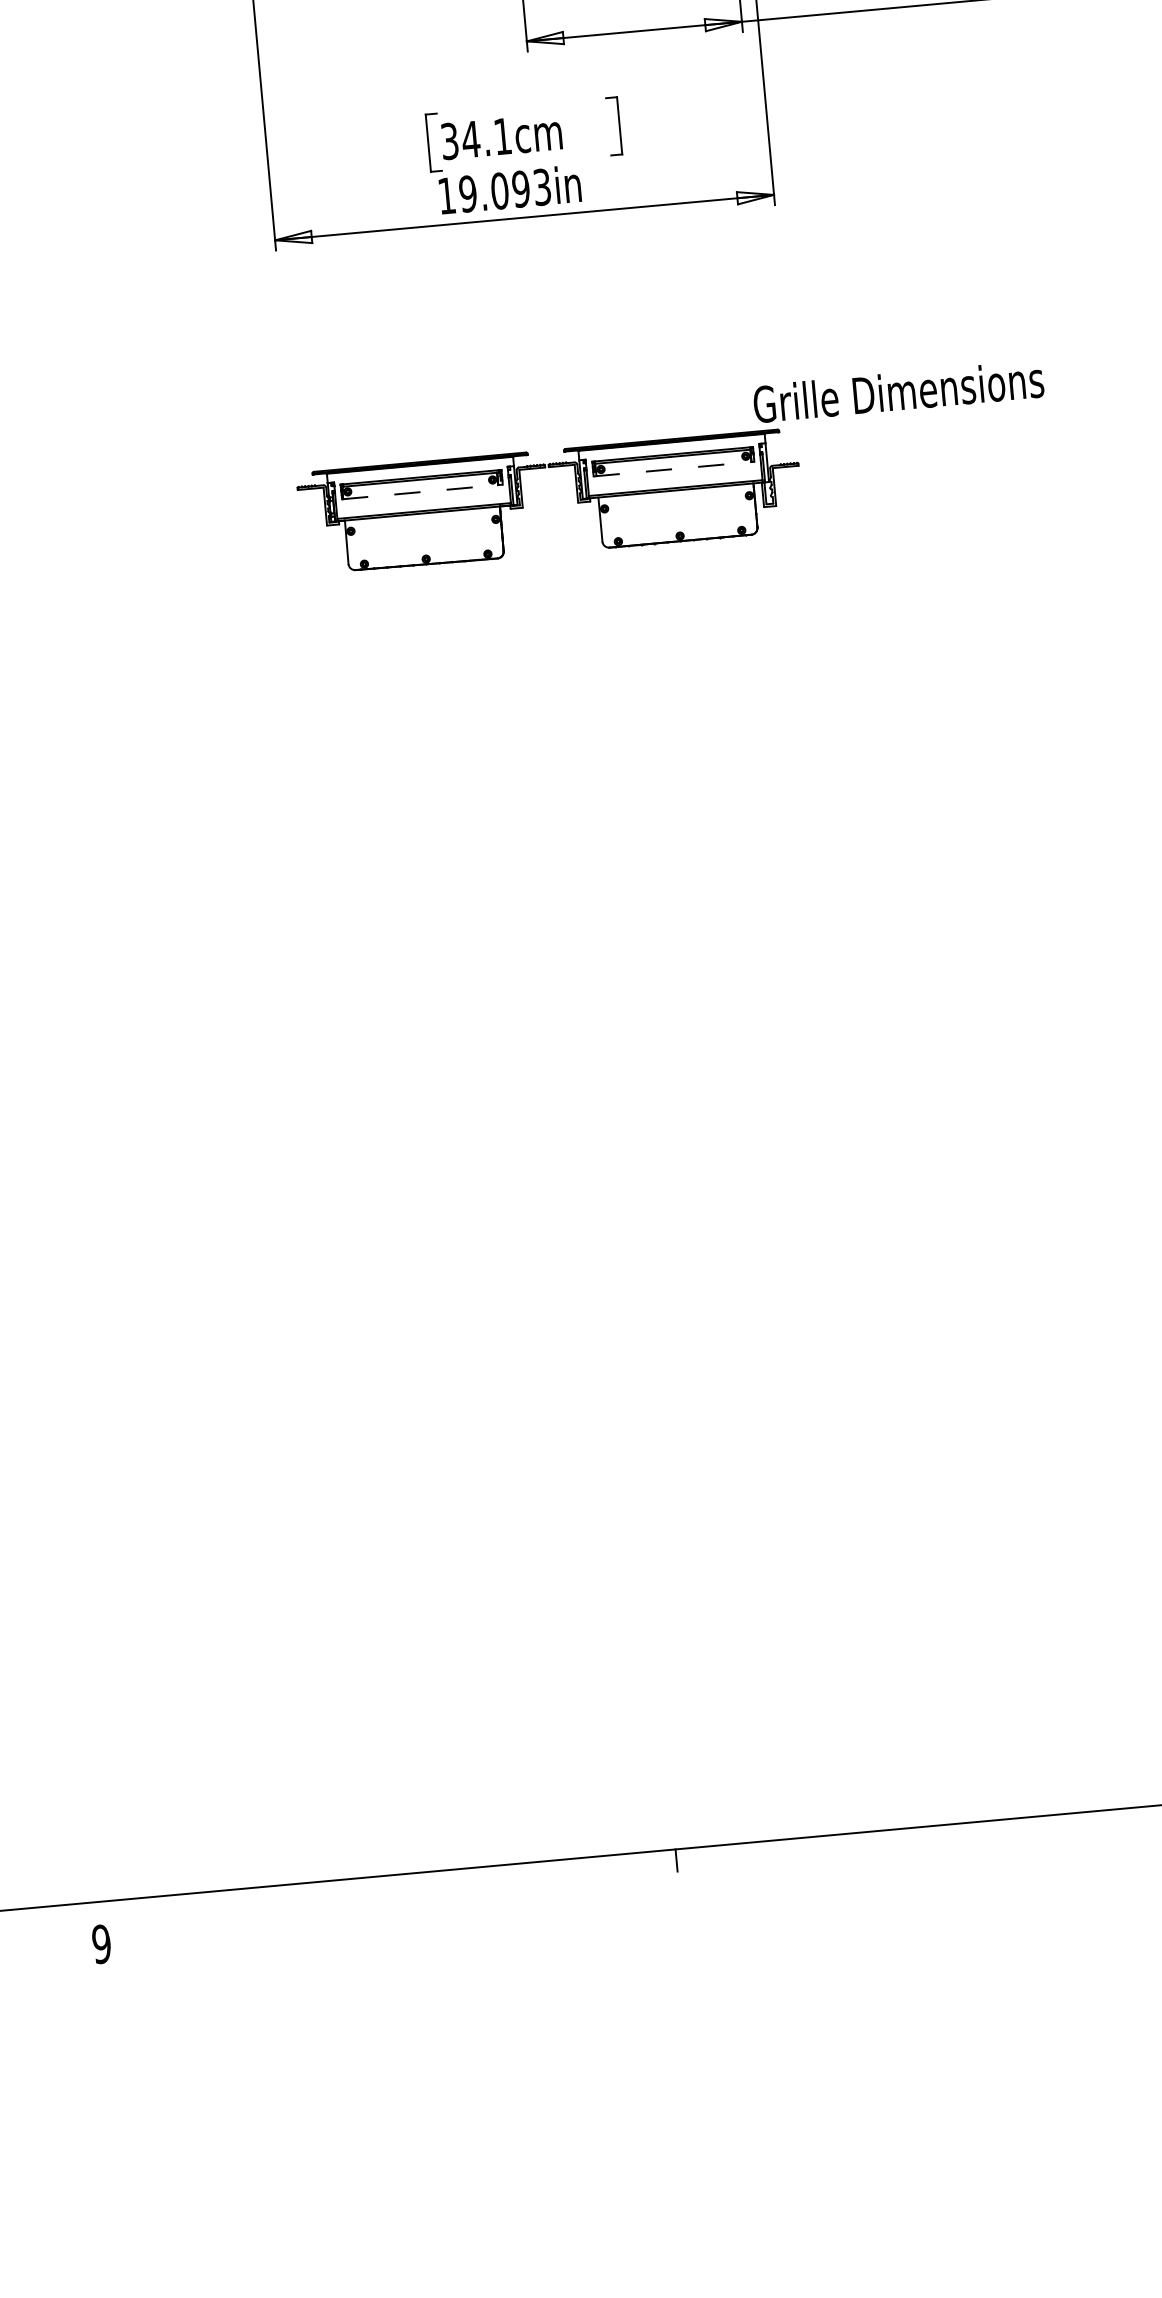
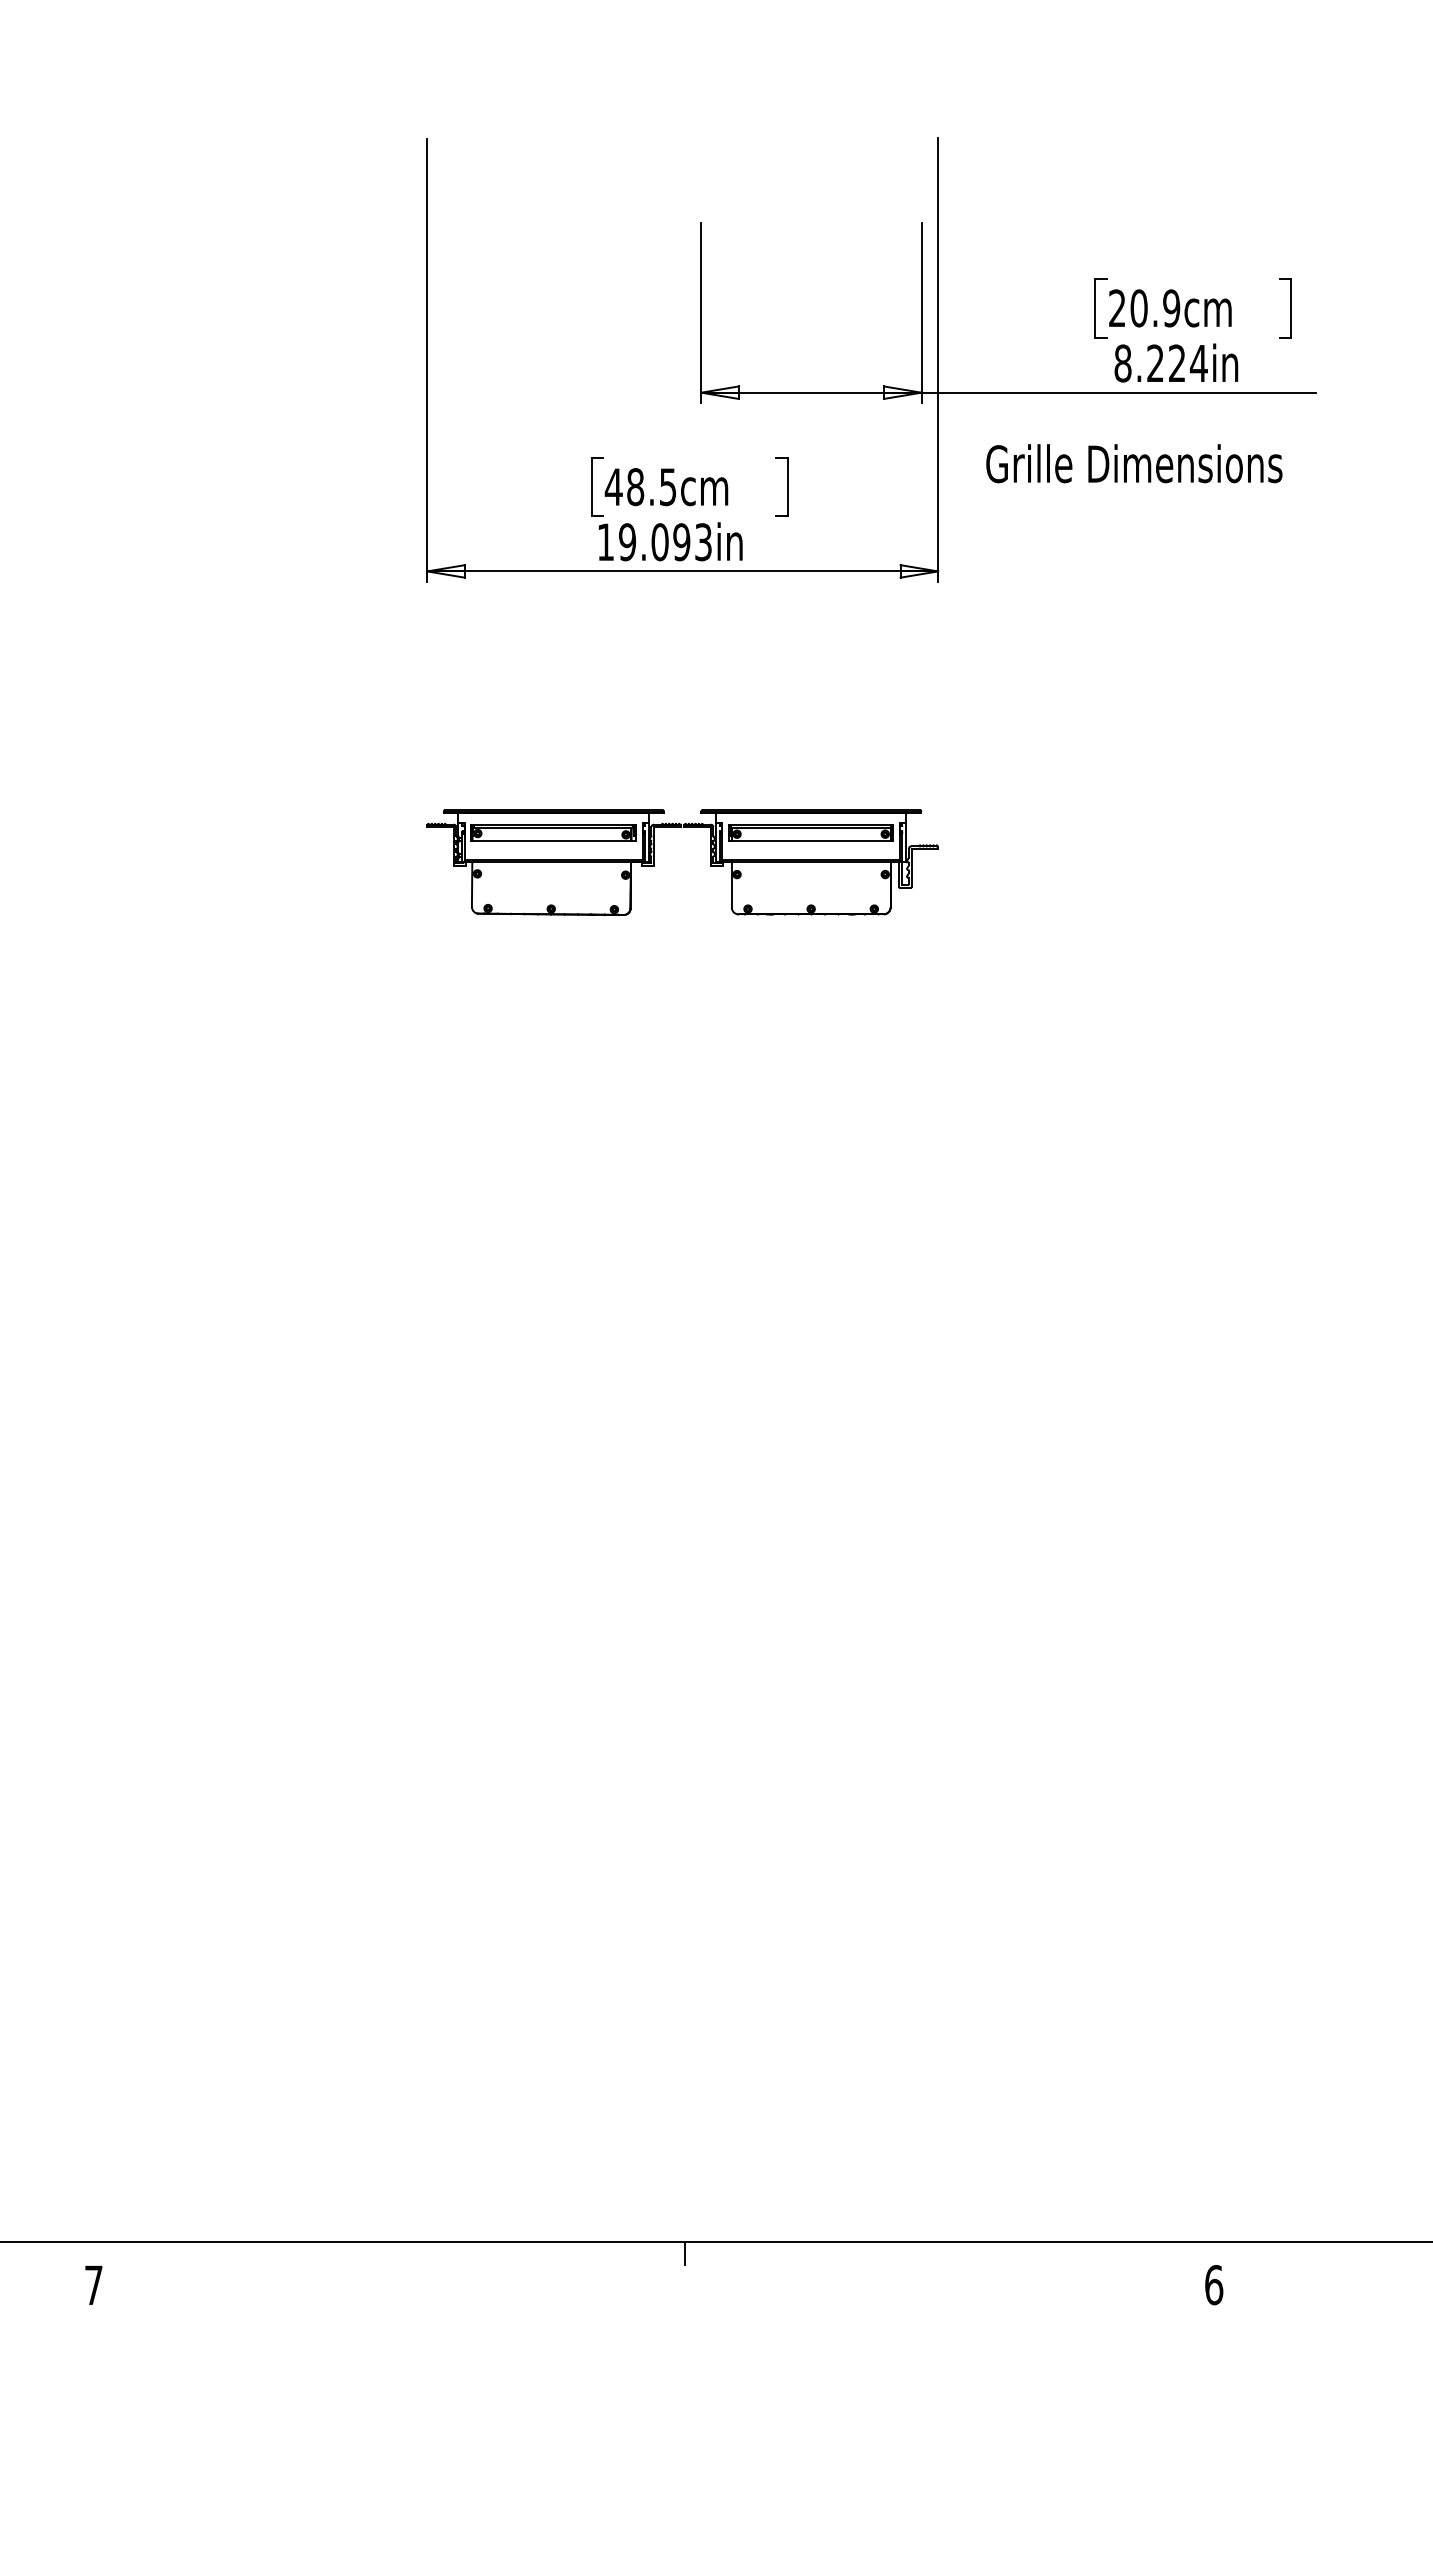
text: (475, 139) -> (640, 487), 34.1cm -> 48.5cm
text: (898, 391) -> (1134, 463), moved
line: (674, 469) -> (811, 840), dashed -> solid
line: (423, 491) -> (554, 840), dashed -> solid
text: (101, 1944) -> (93, 2285), 9 -> 7

